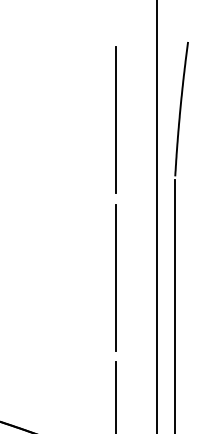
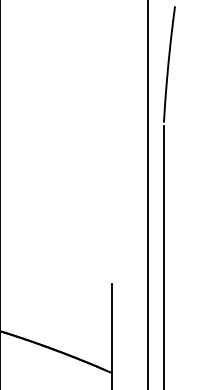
line: (115, 119) -> (112, 73), removed
line: (115, 277) -> (112, 210), removed

